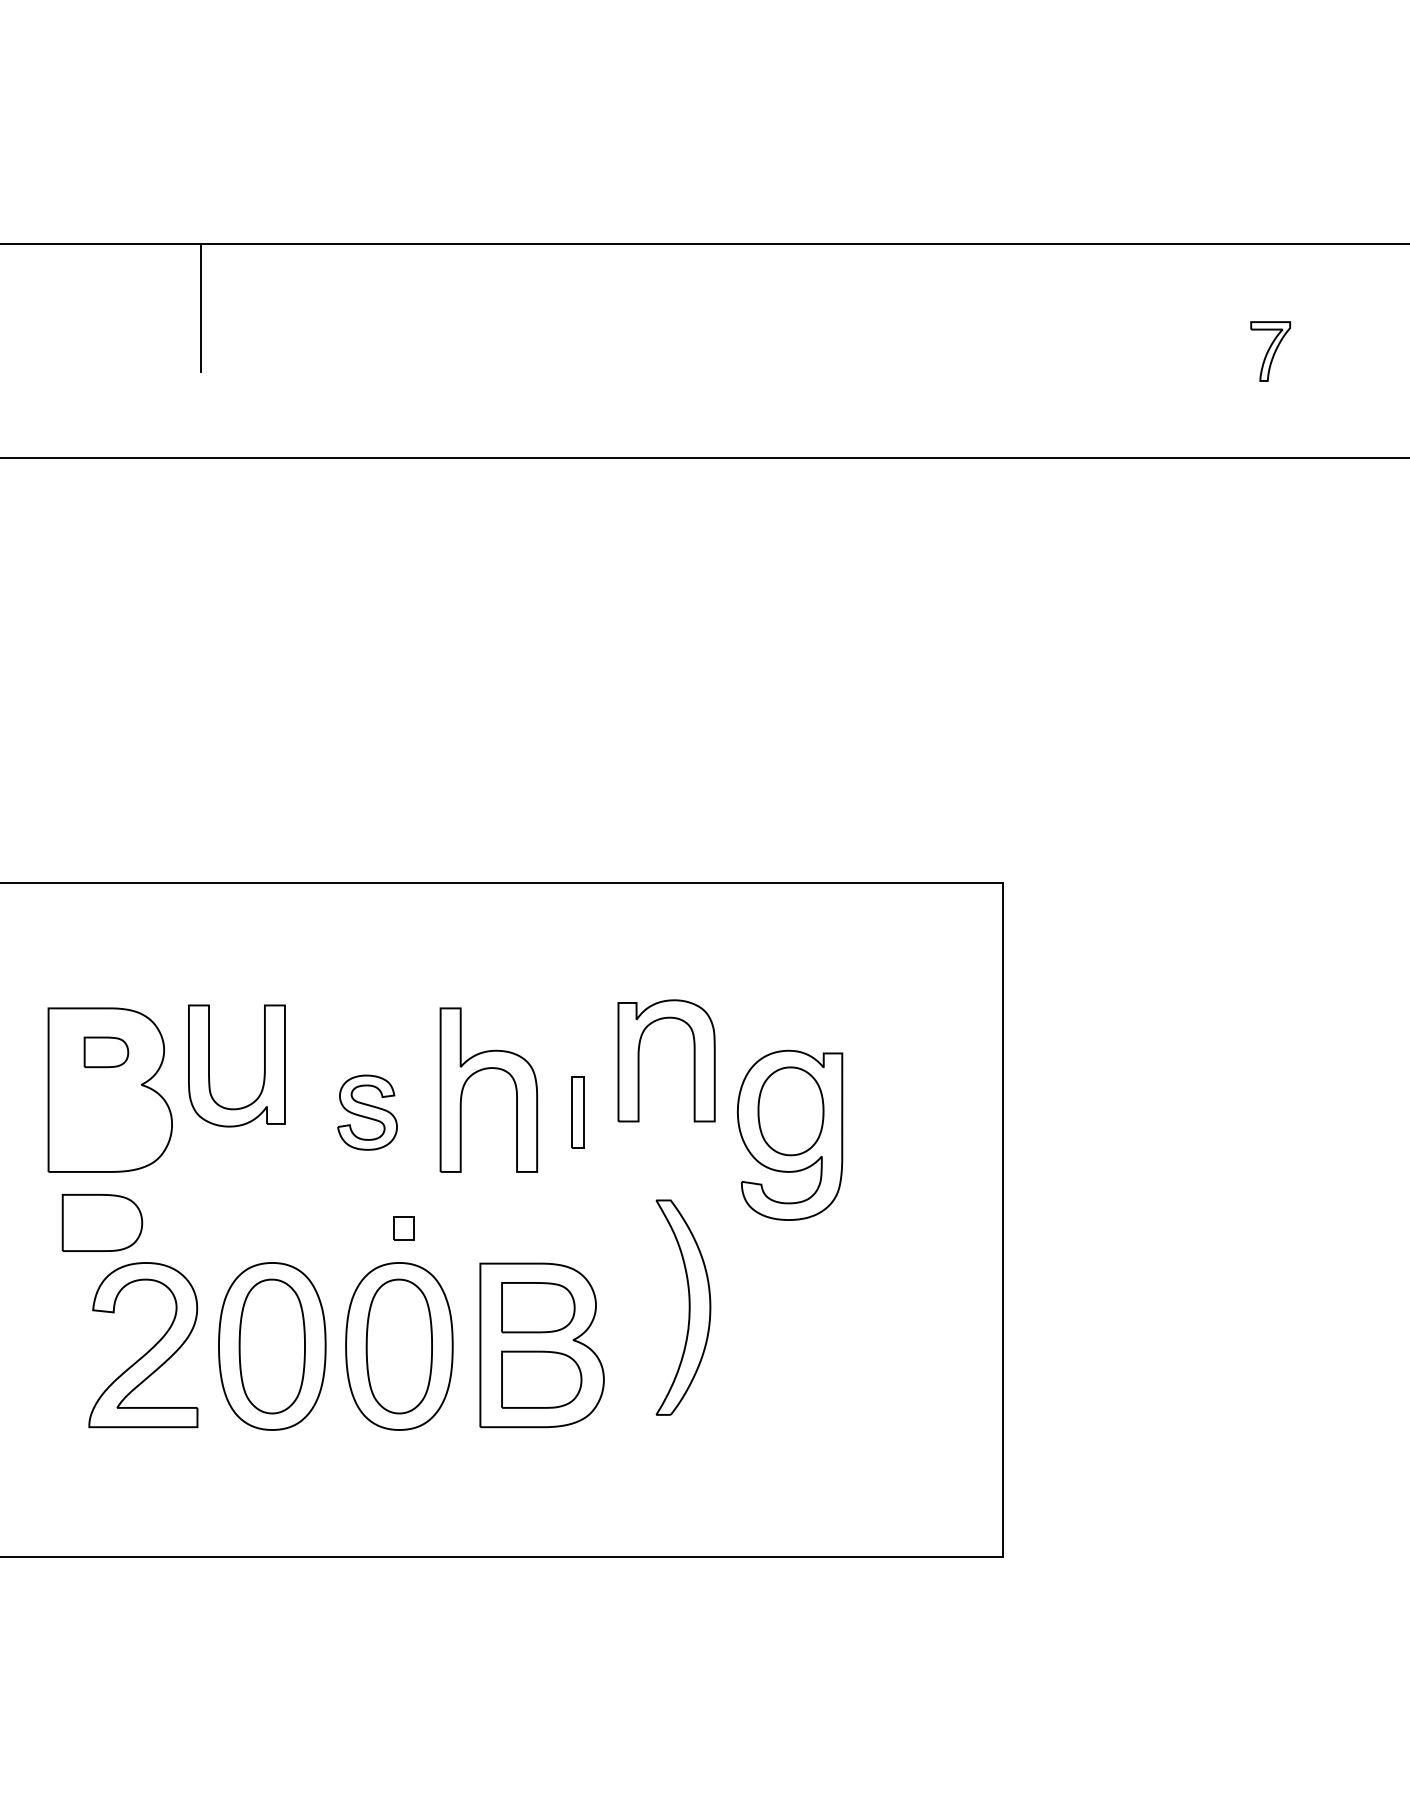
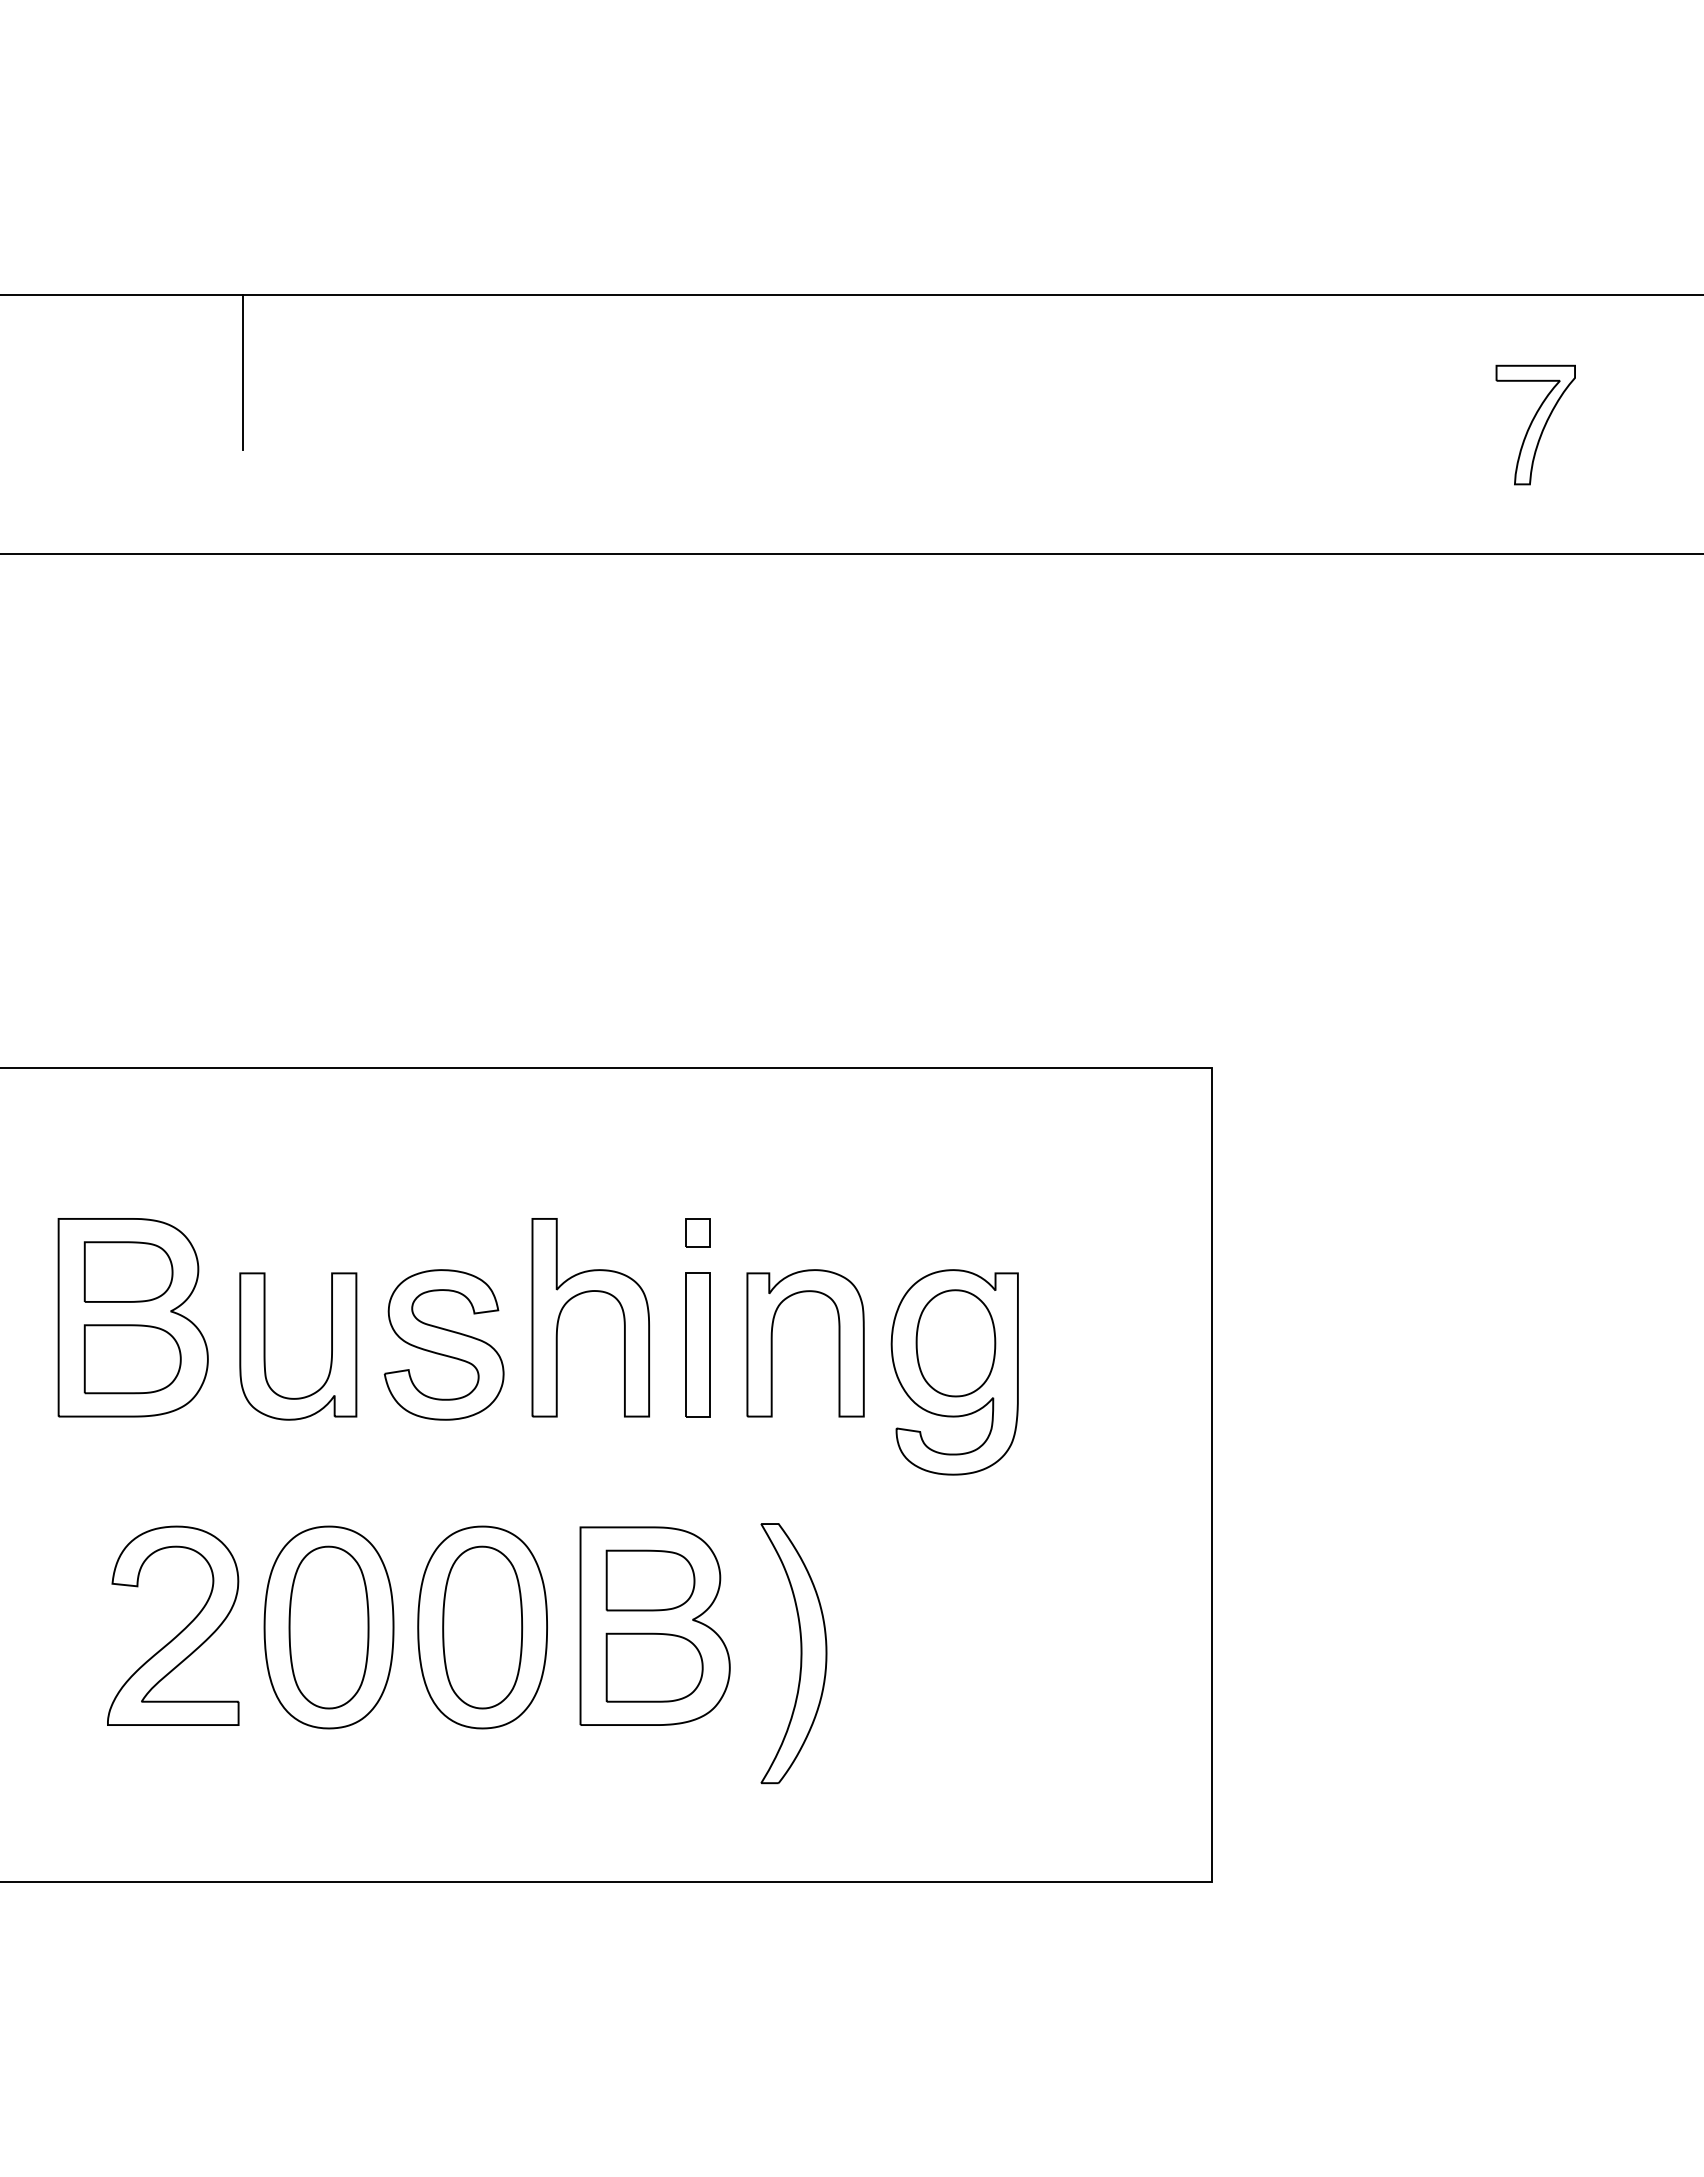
part: (1270, 351) -> (1535, 424), size x1.67
part: (106, 1051) -> (128, 1271), size x1.67
part: (639, 1061) -> (772, 1343), moved
part: (209, 1065) -> (265, 1346), moved
part: (367, 1112) -> (443, 1344), size x1.67
part: (577, 1112) -> (697, 1344), size x1.67
part: (102, 1223) -> (132, 1359), moved
part: (403, 1228) -> (697, 1232), moved
part: (688, 1307) -> (800, 1653), moved

